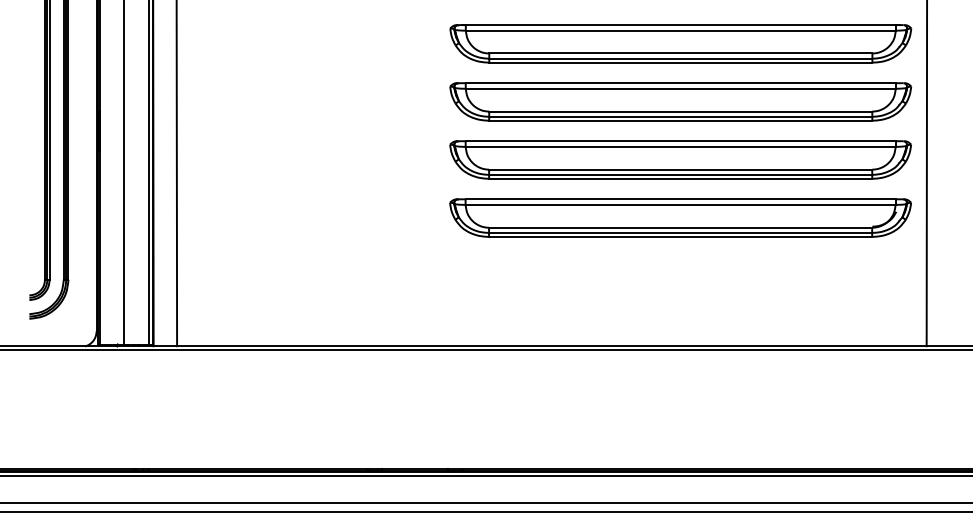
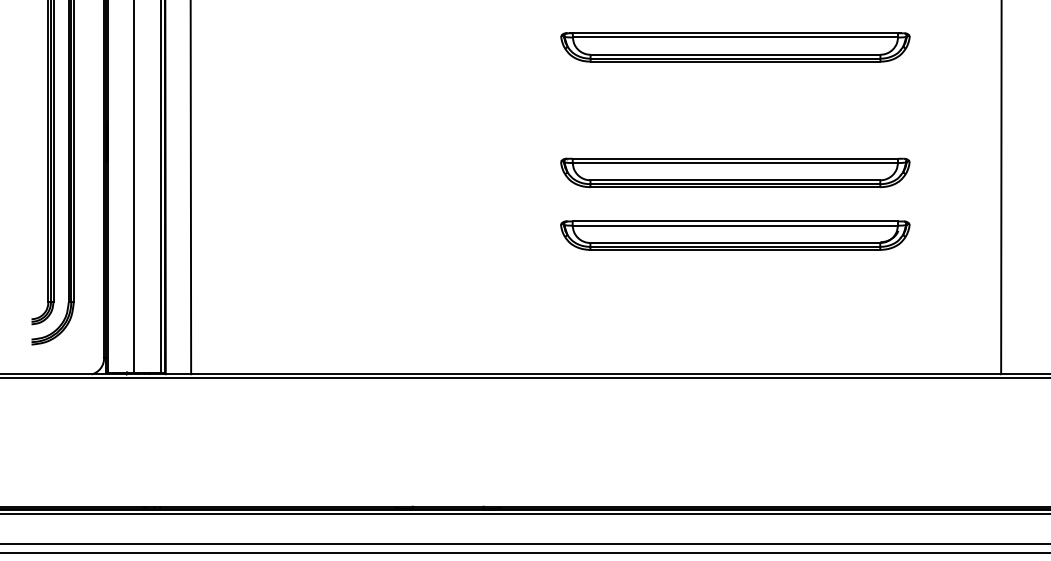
part: (680, 43) -> (735, 47), size x0.7
part: (680, 102) -> (735, 110), removed
part: (680, 159) -> (735, 172), size x0.7
part: (680, 217) -> (735, 235), size x0.7

